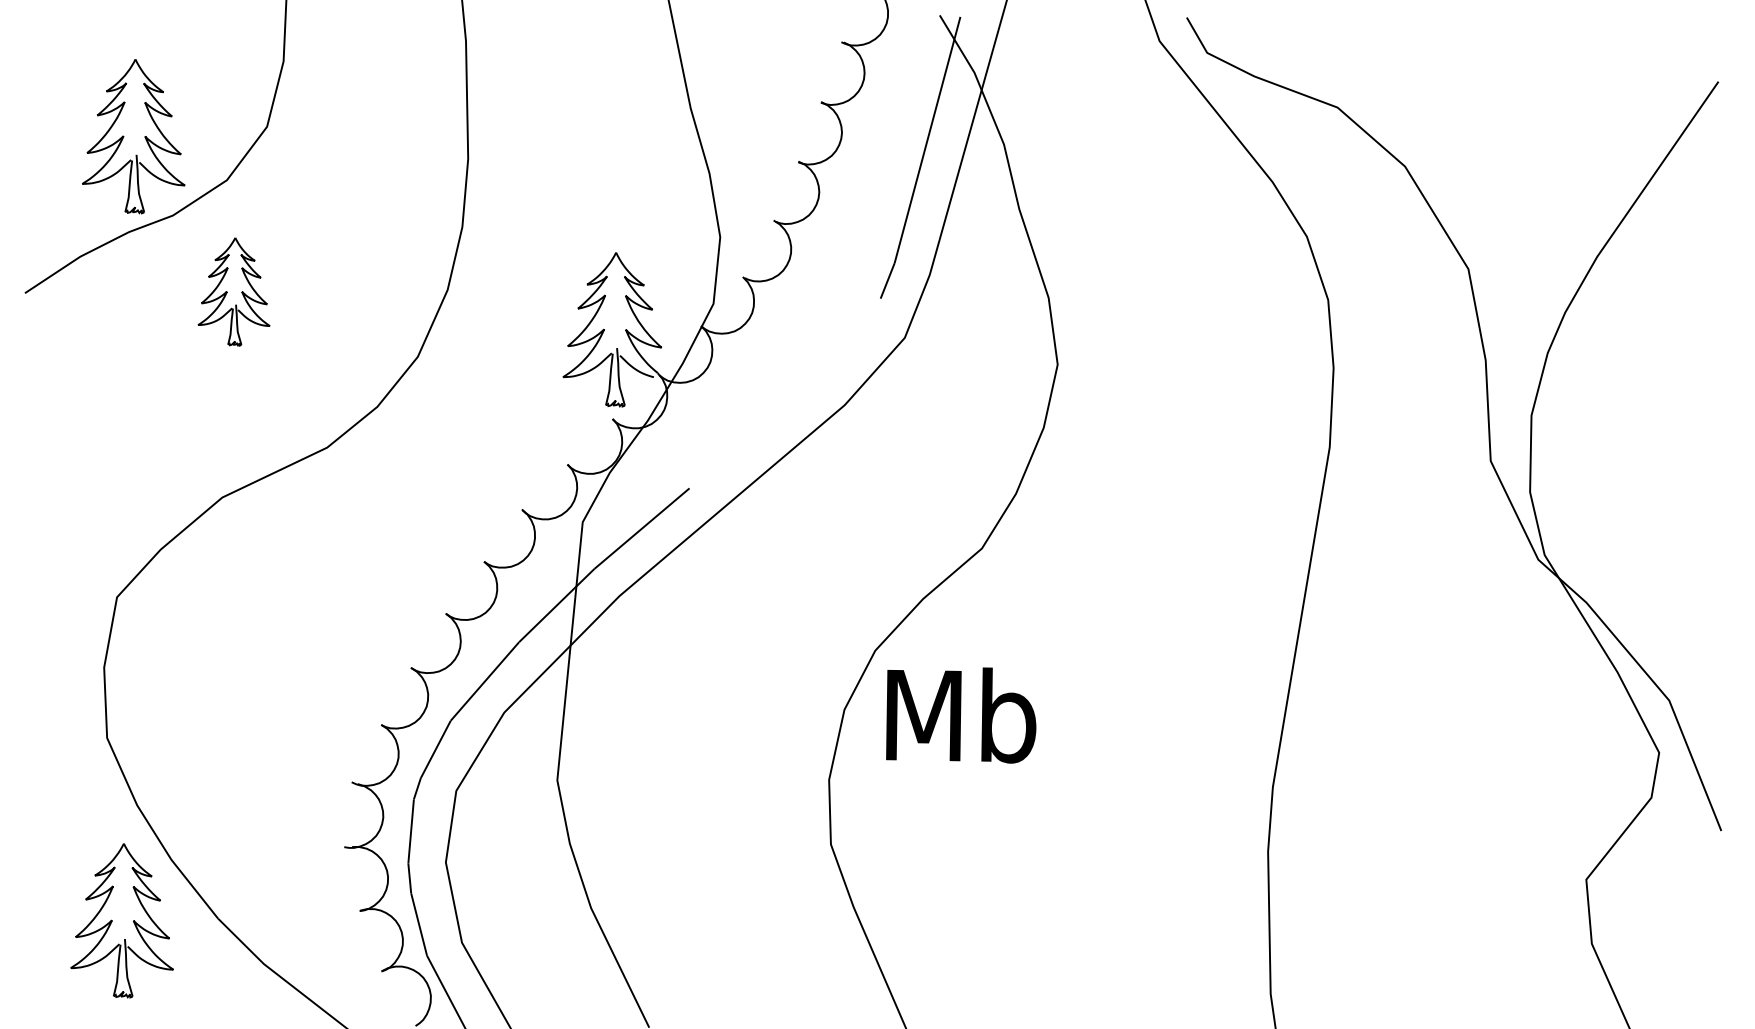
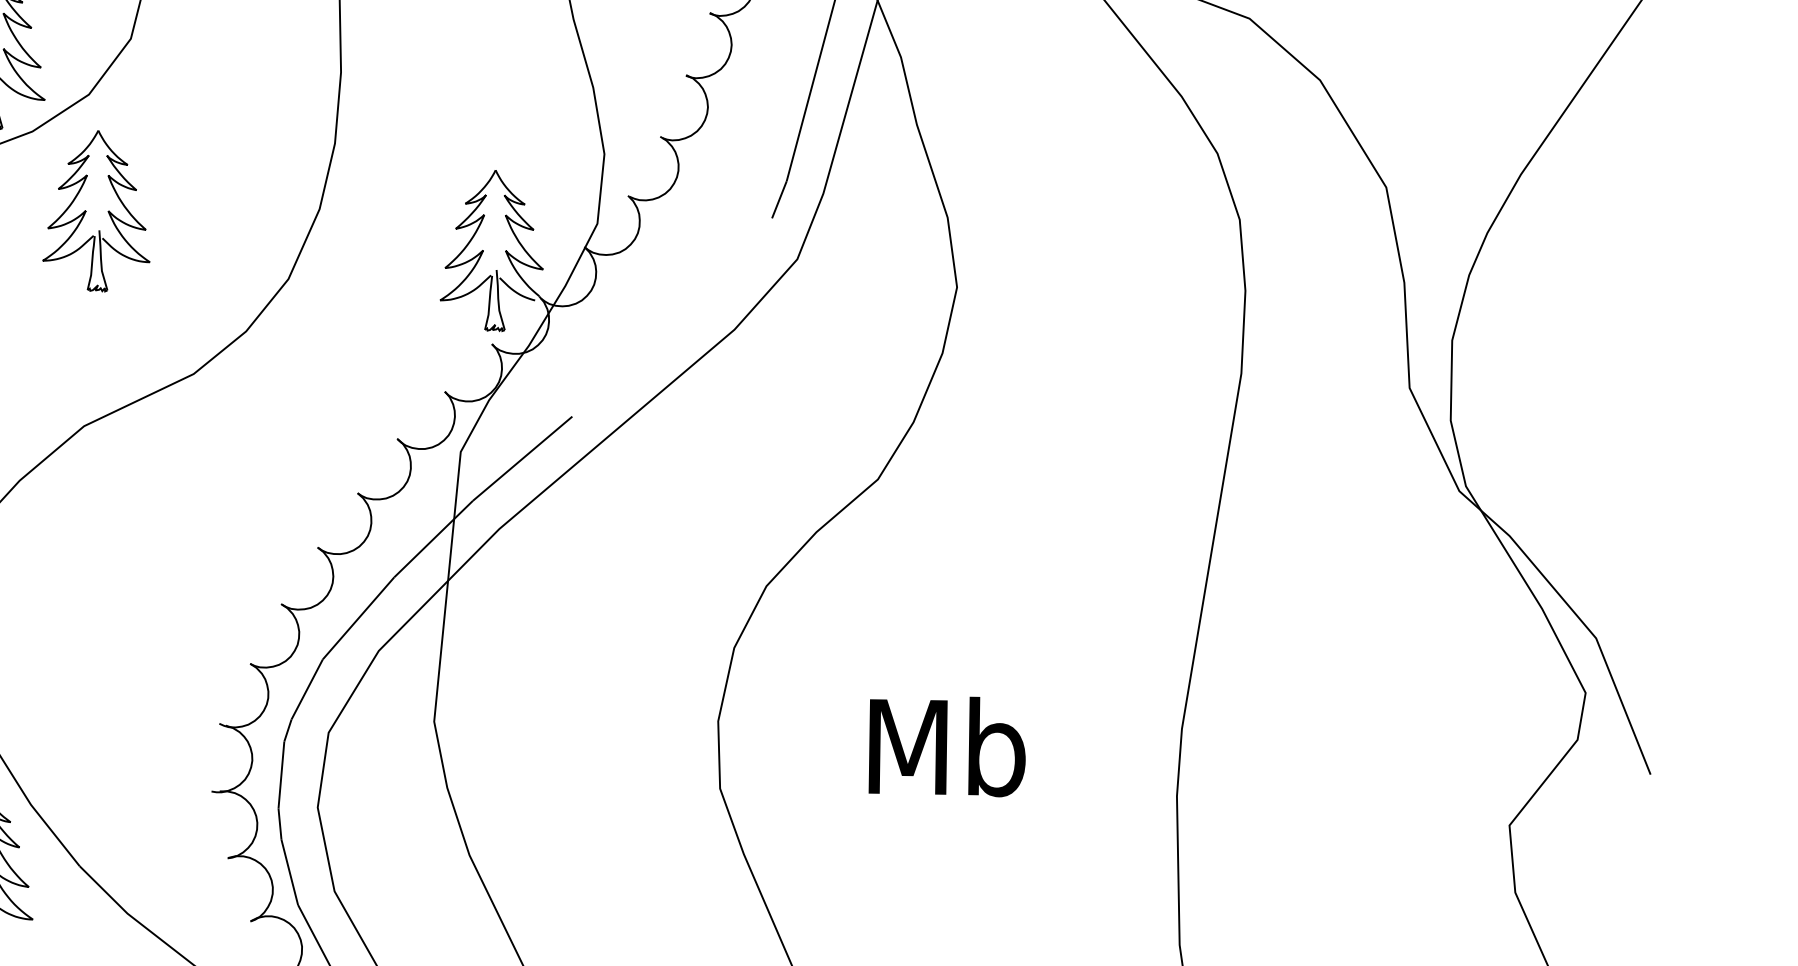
part: (233, 291) -> (95, 210), size x1.43
text: (961, 715) -> (947, 746), moved

